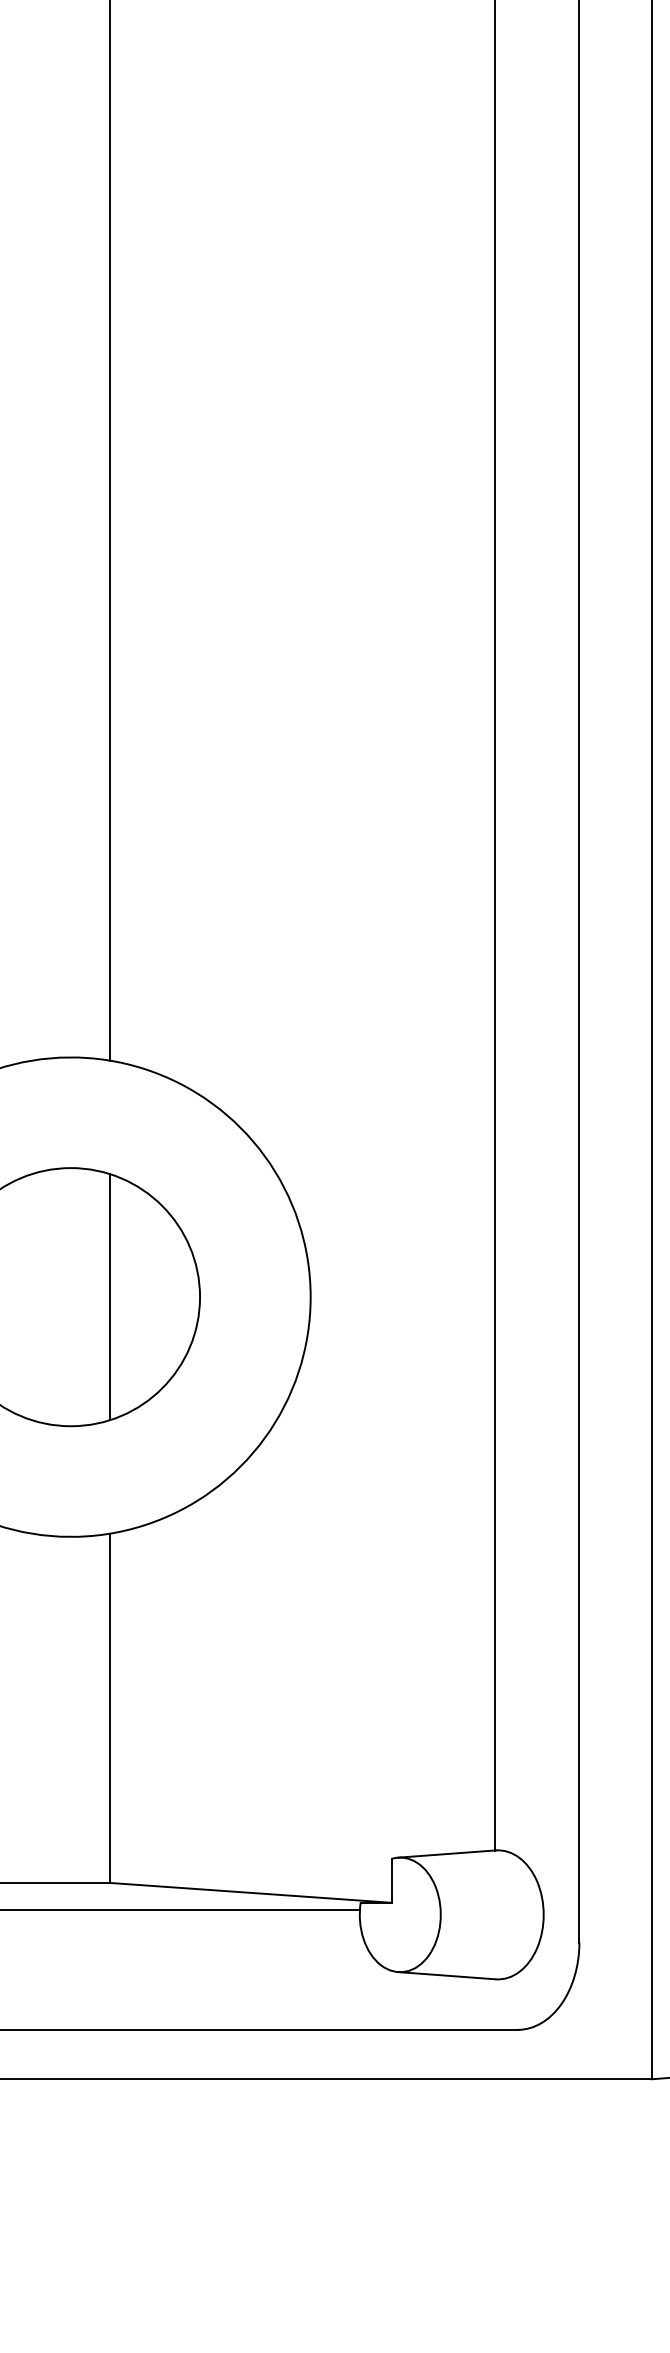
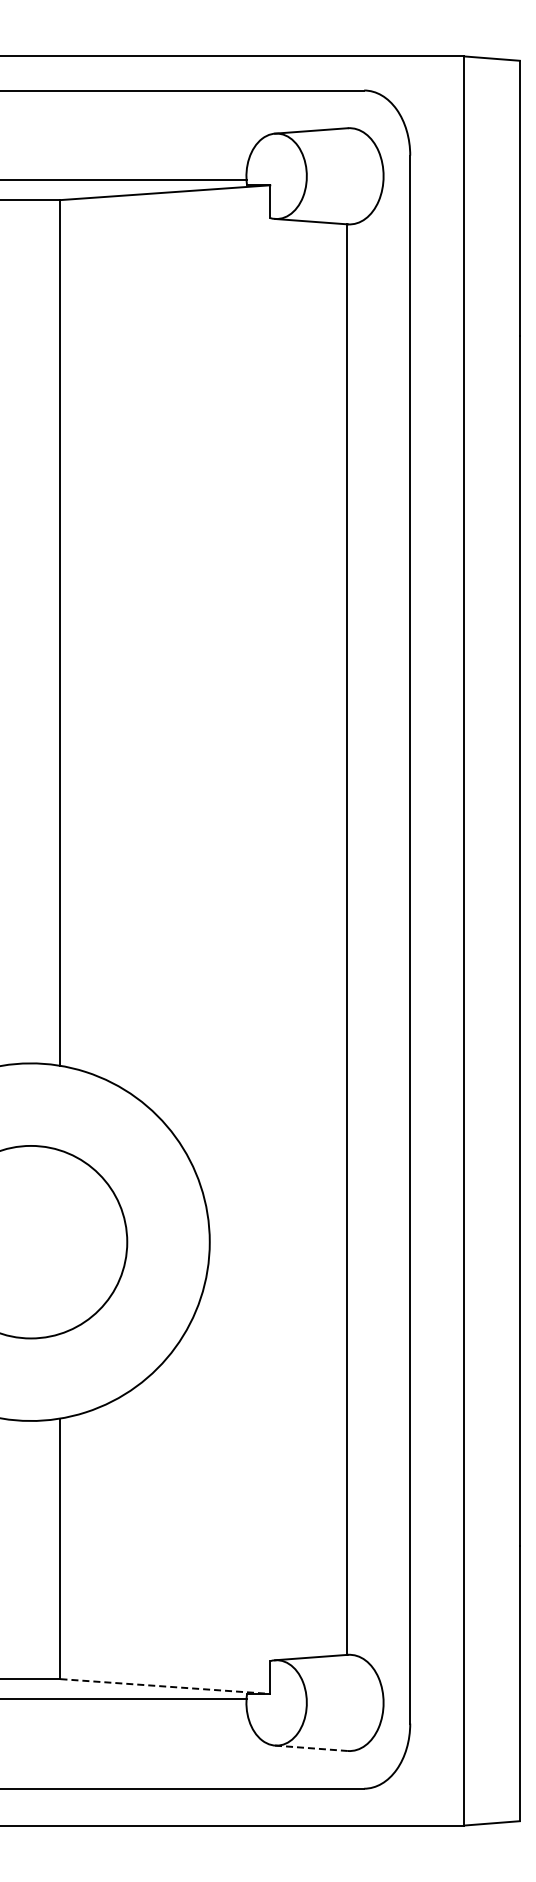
line: (110, 1296) -> (60, 1241), removed
line: (251, 1892) -> (165, 1686), solid -> dashed
line: (447, 1975) -> (311, 1748), solid -> dashed

